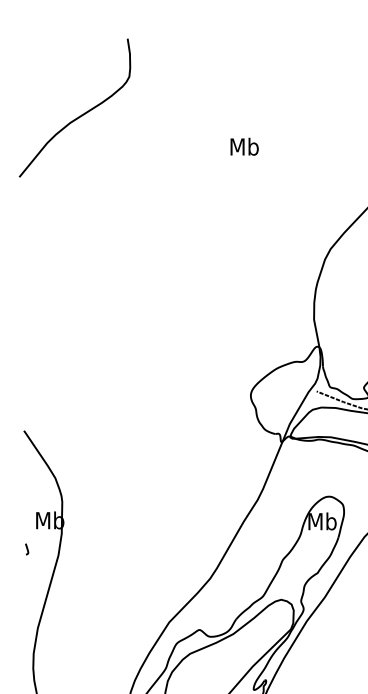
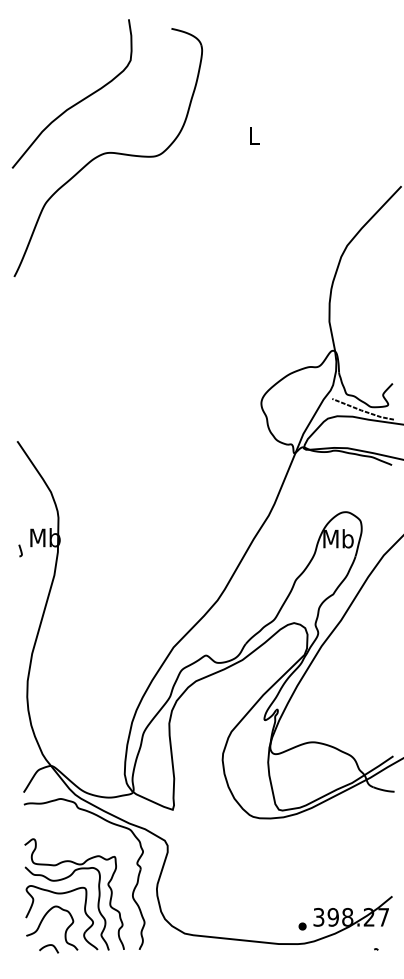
text: (244, 146) -> (254, 135), Mb -> L
part: (107, 162) -> (107, 152), added
curve: (26, 549) -> (20, 550), moved

